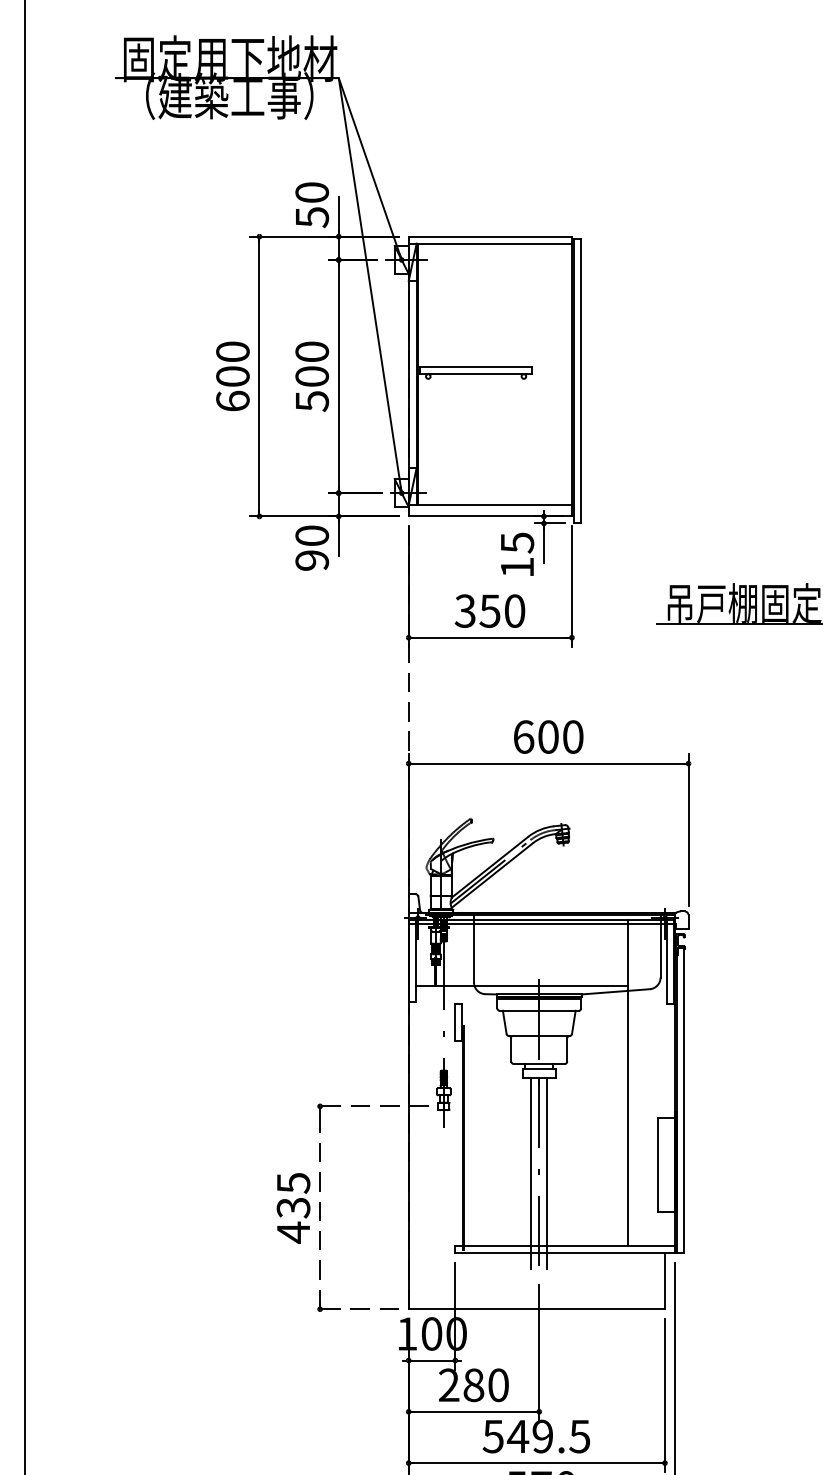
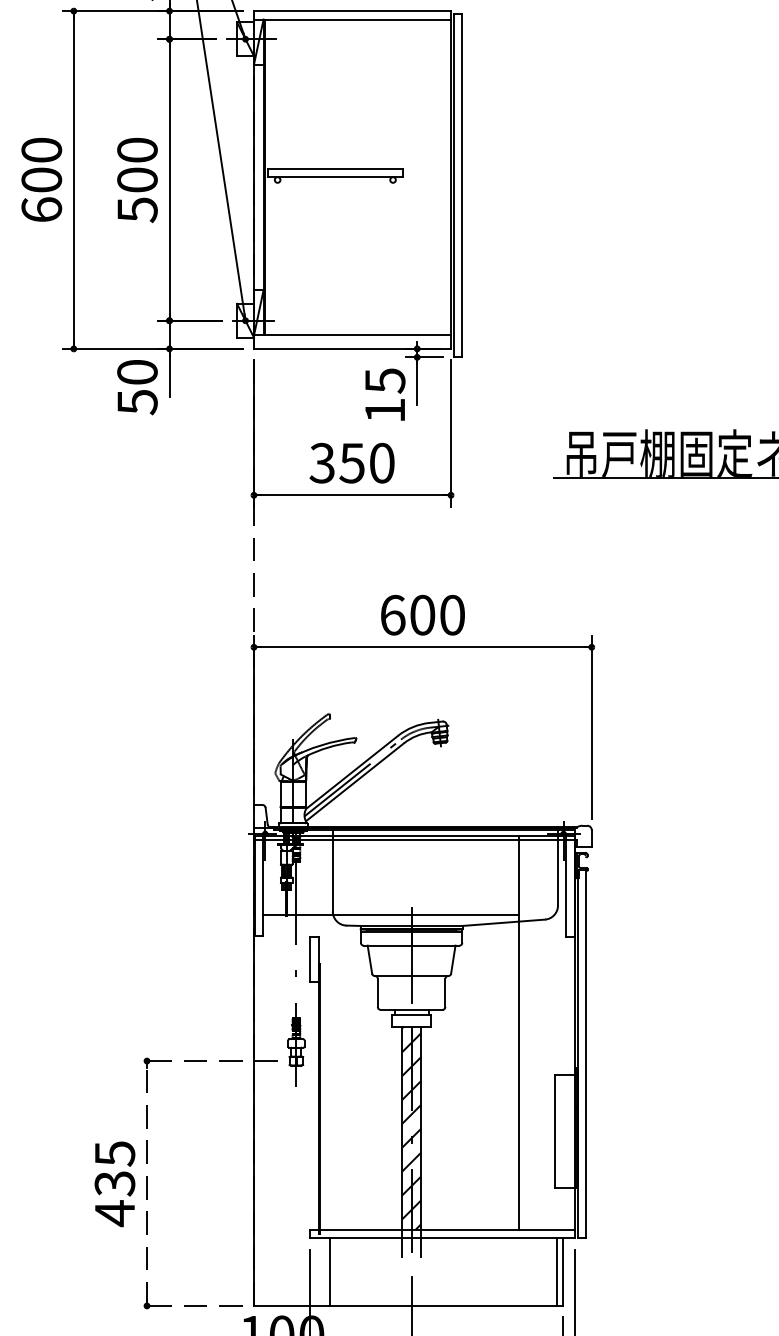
text: (312, 560) -> (137, 402), 90 -> 50
hatch: (539, 1161) -> (411, 1127), added
line: (471, 1281) -> (329, 1272), added
line: (659, 1281) -> (556, 1272), added

